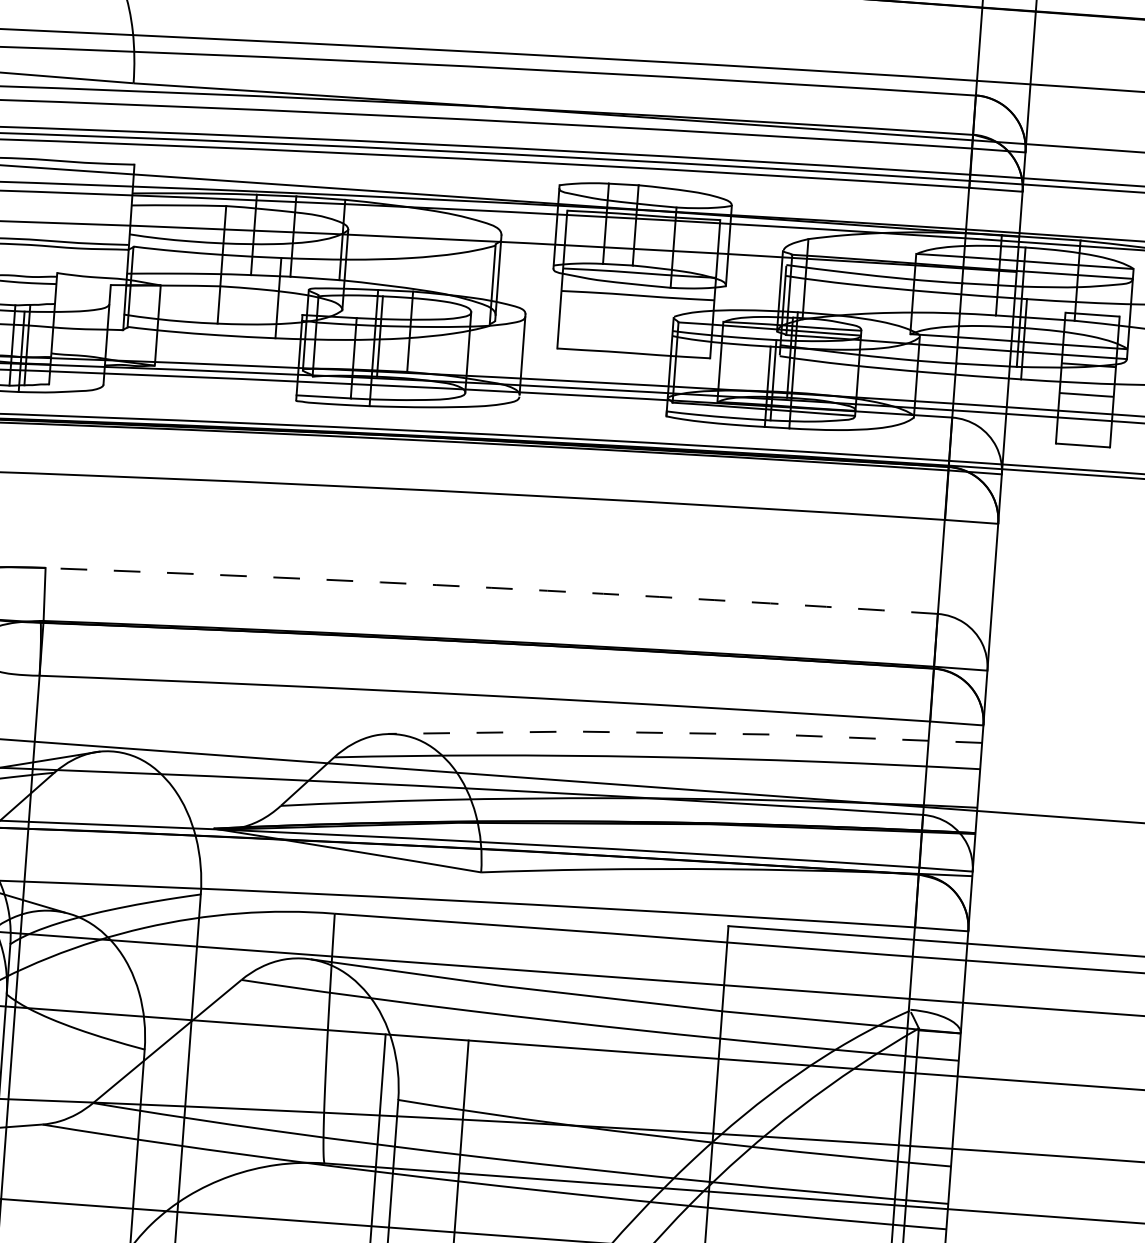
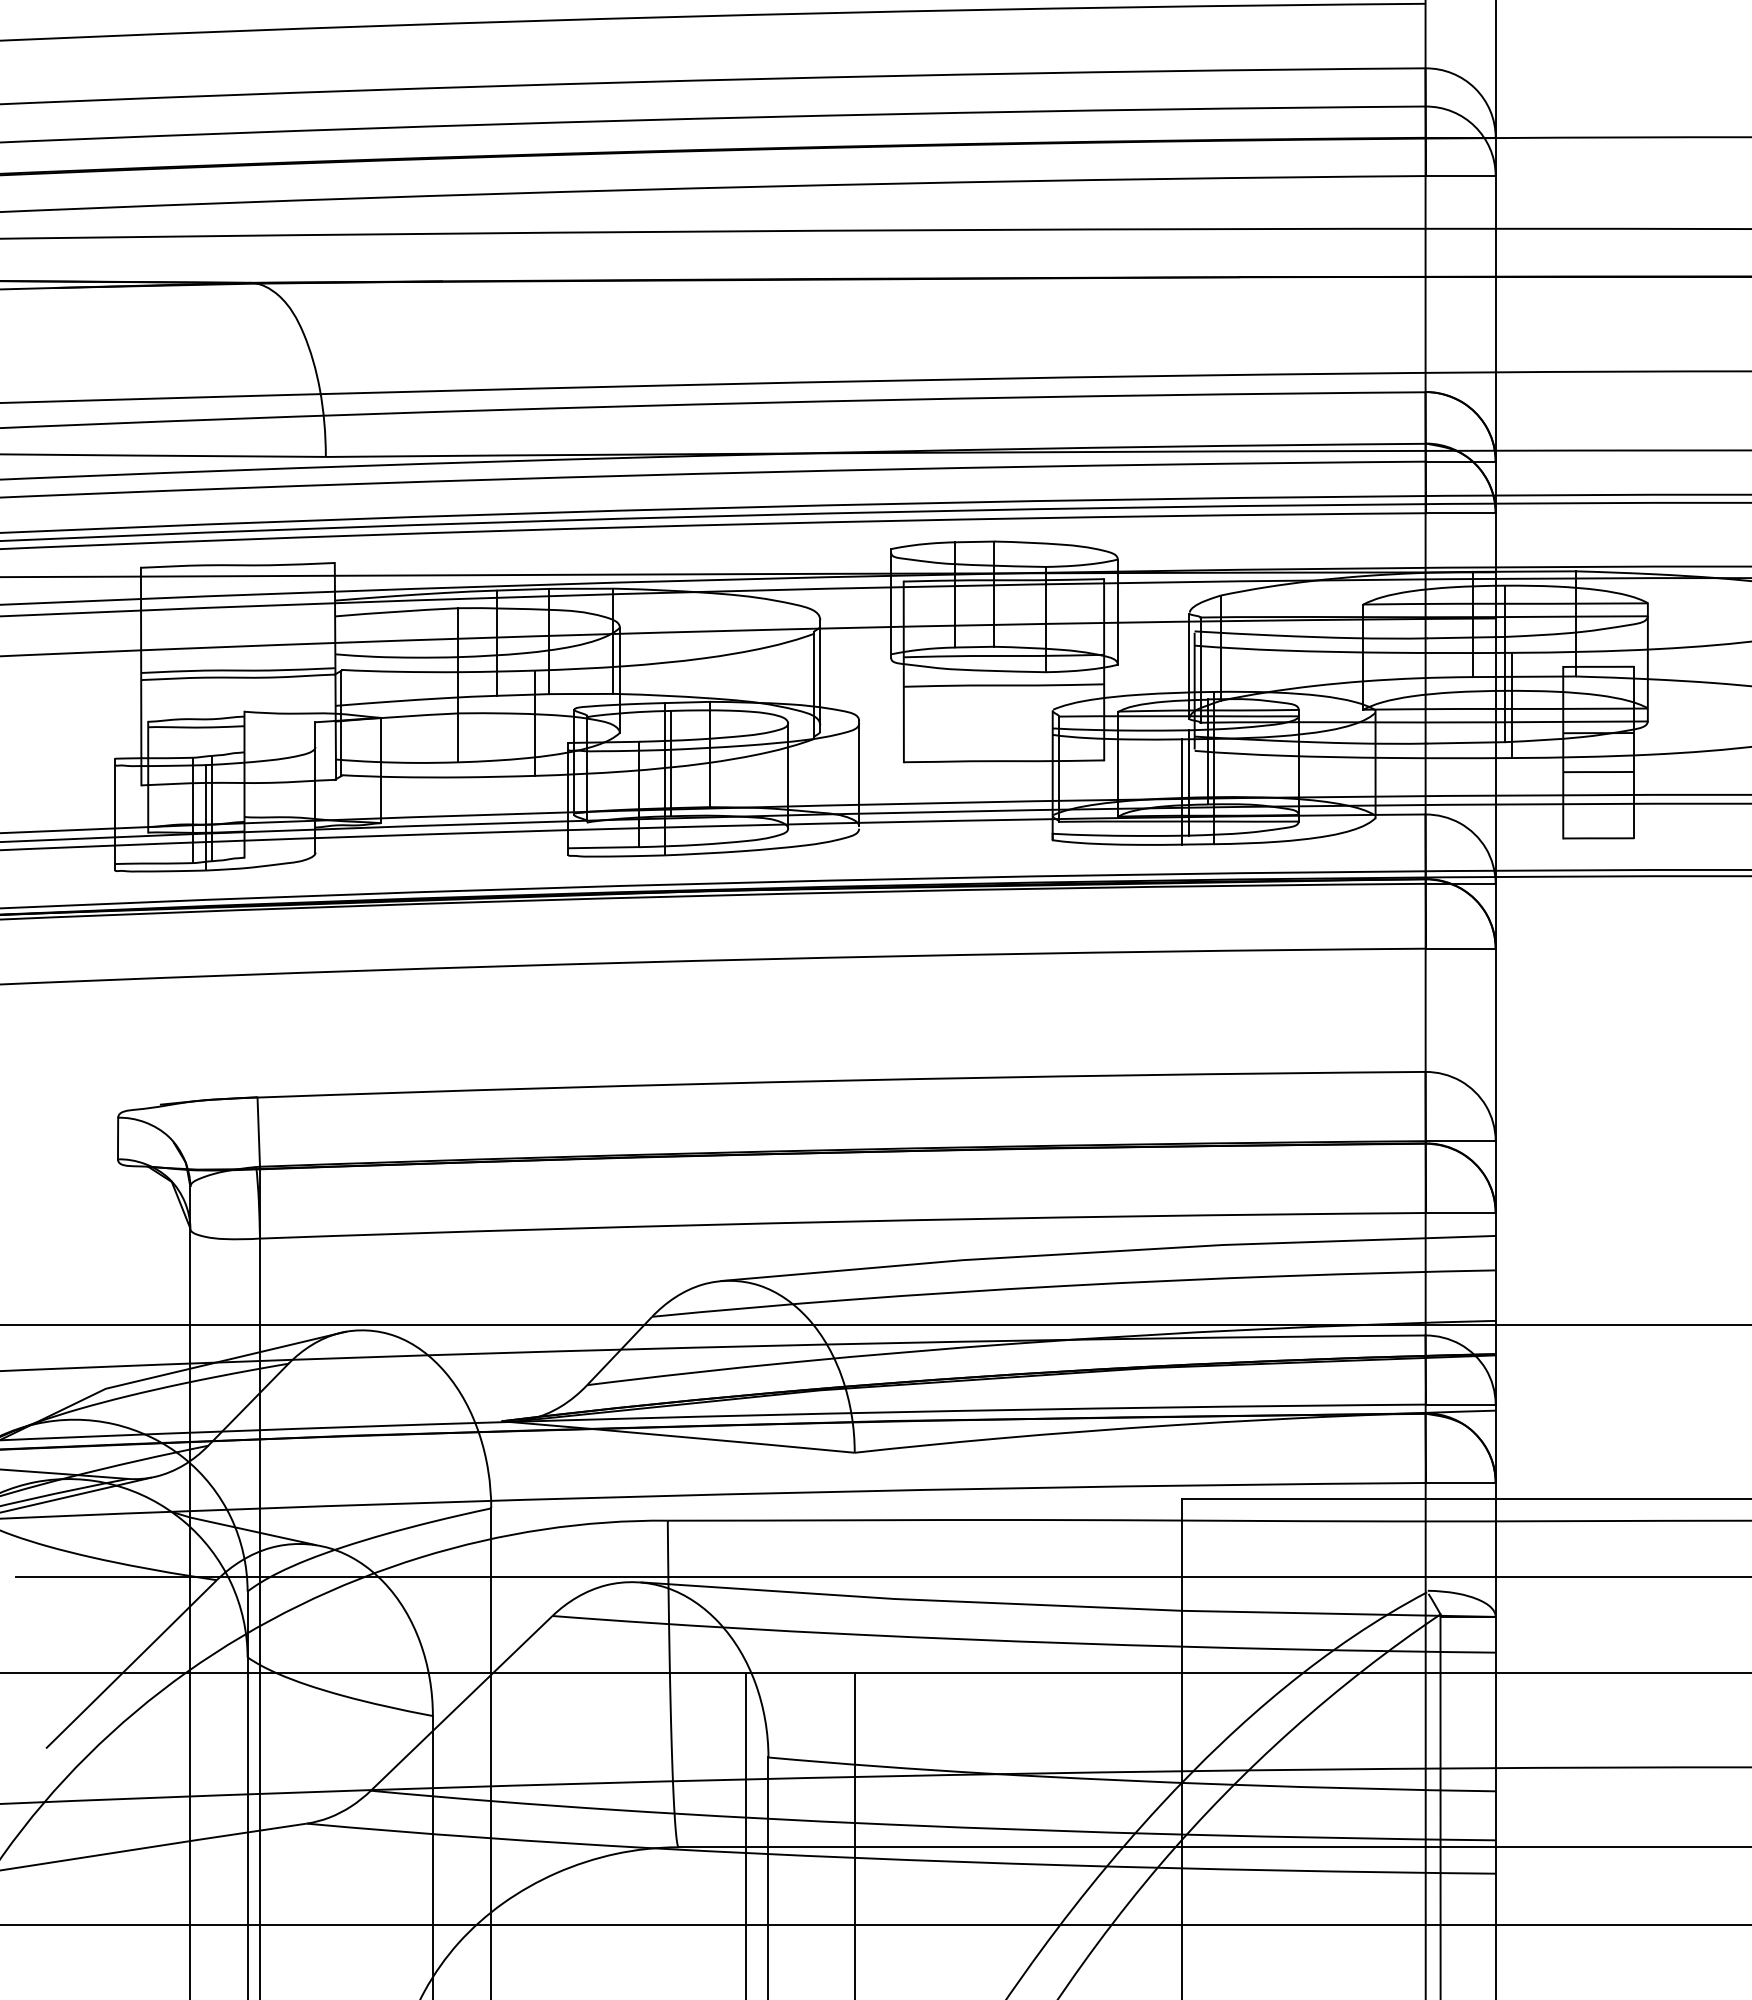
arc: (491, 587) -> (841, 1080), dashed -> solid
line: (685, 733) -> (1107, 1251), dashed -> solid

